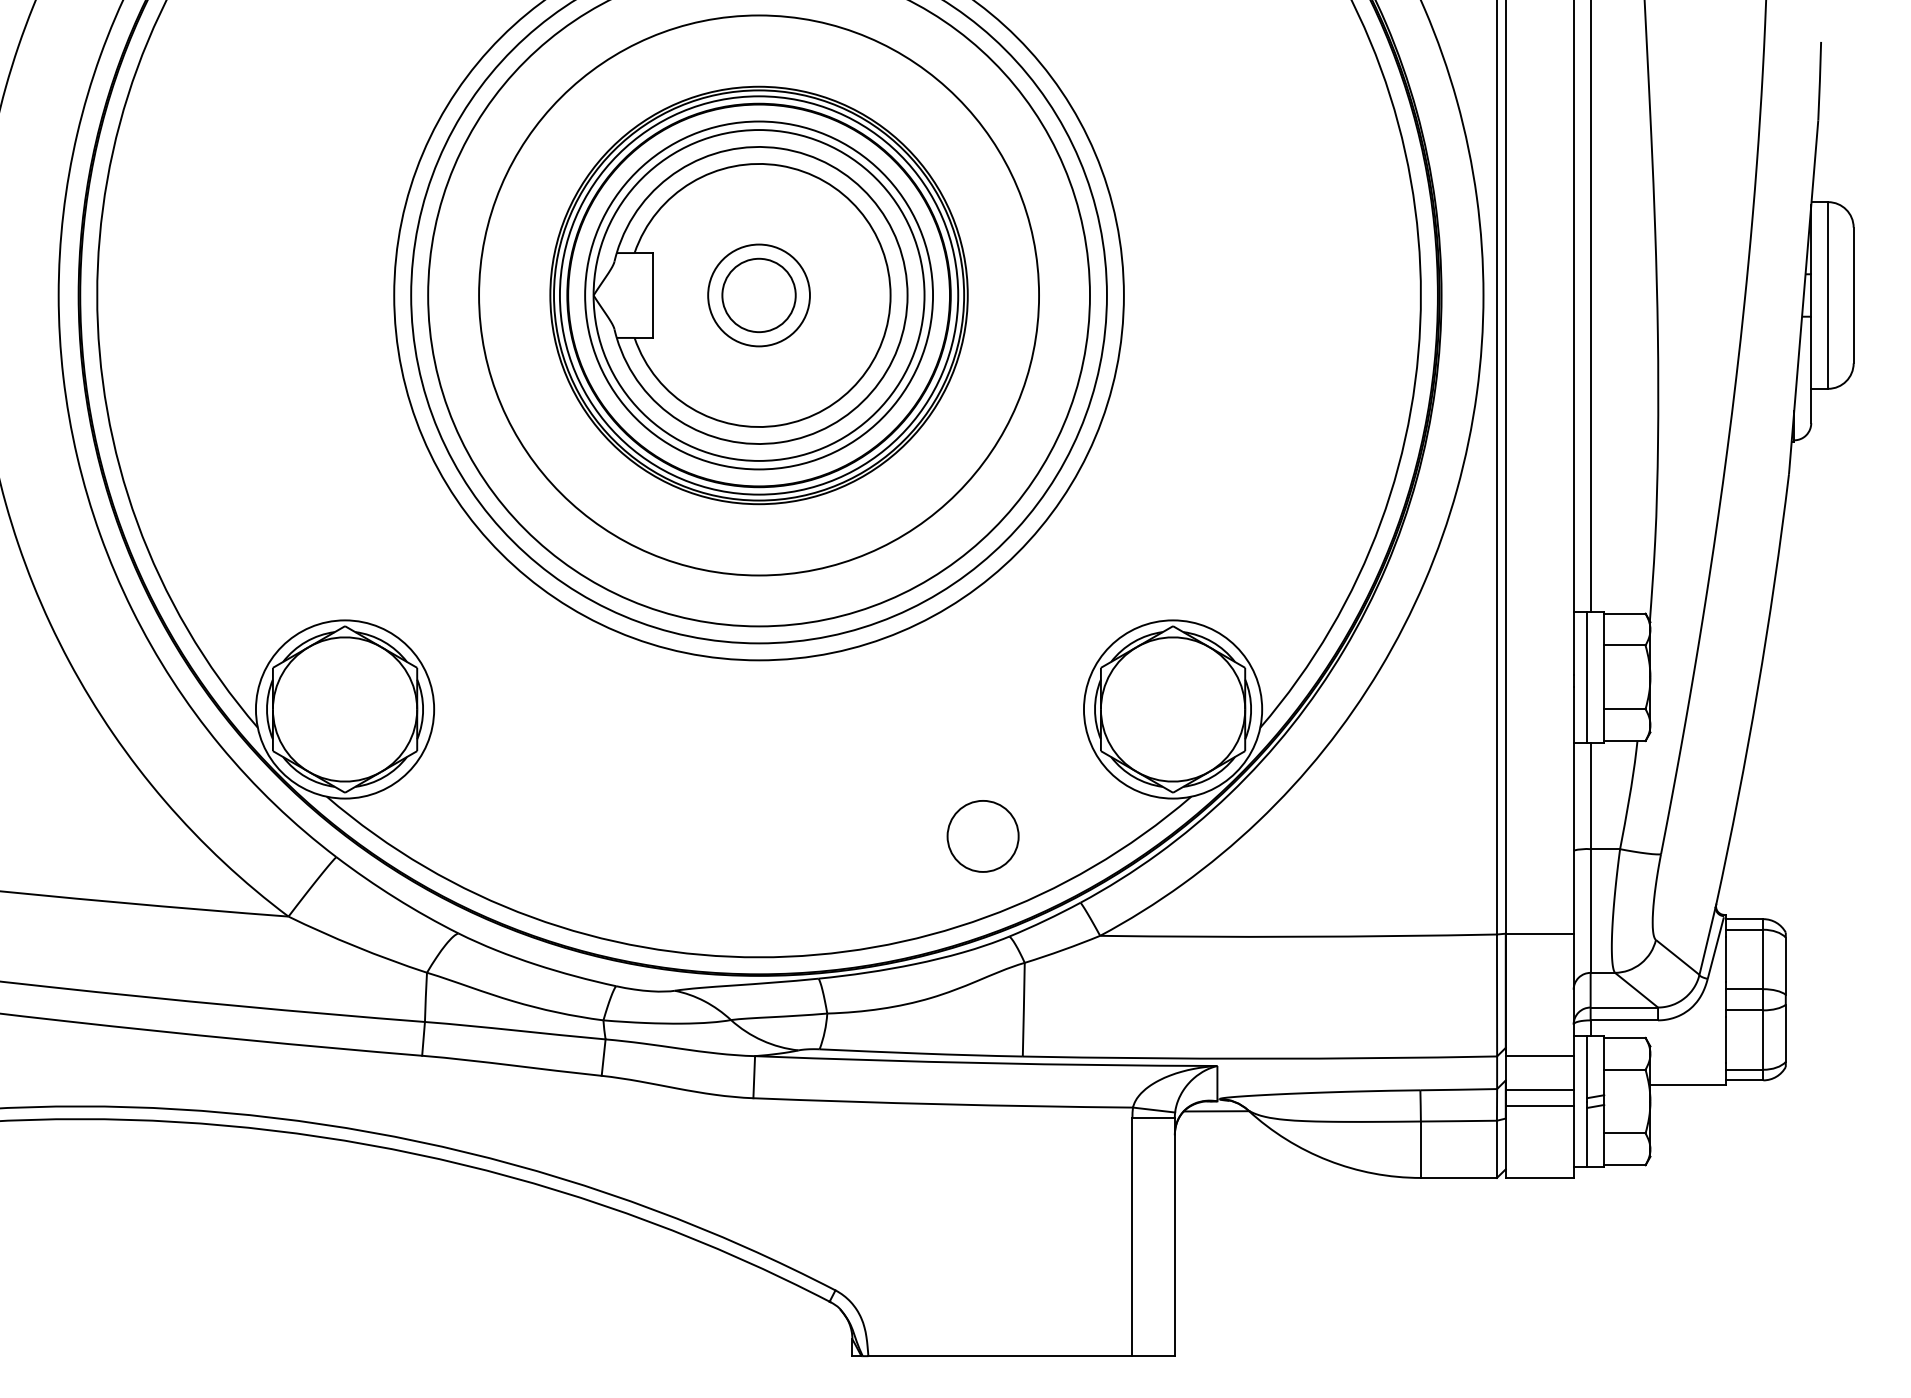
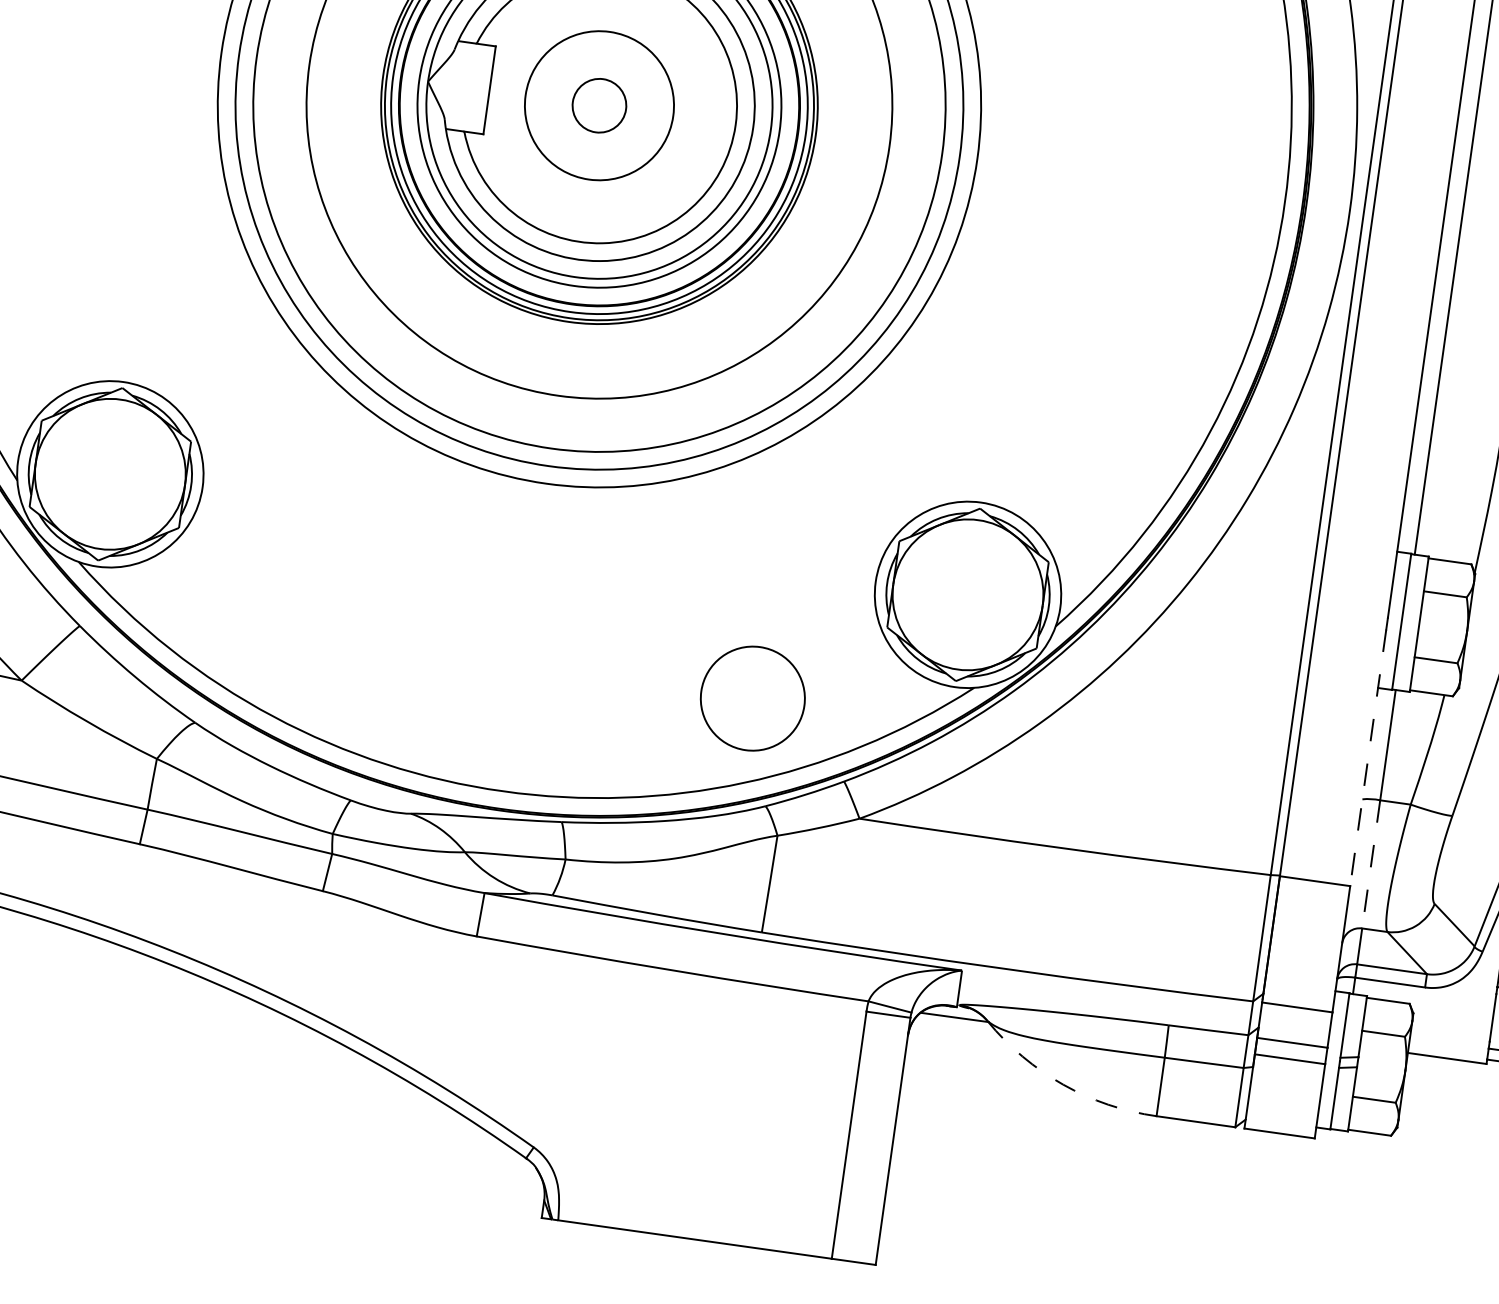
circle: (758, 295) -> (598, 105), size x0.7
circle: (758, 295) -> (598, 105), size x1.4
line: (1573, 810) -> (1368, 757), solid -> dashed
circle: (982, 836) -> (752, 698), size x1.4
line: (1590, 911) -> (1371, 864), solid -> dashed
arc: (1328, 1160) -> (1063, 1084), solid -> dashed

